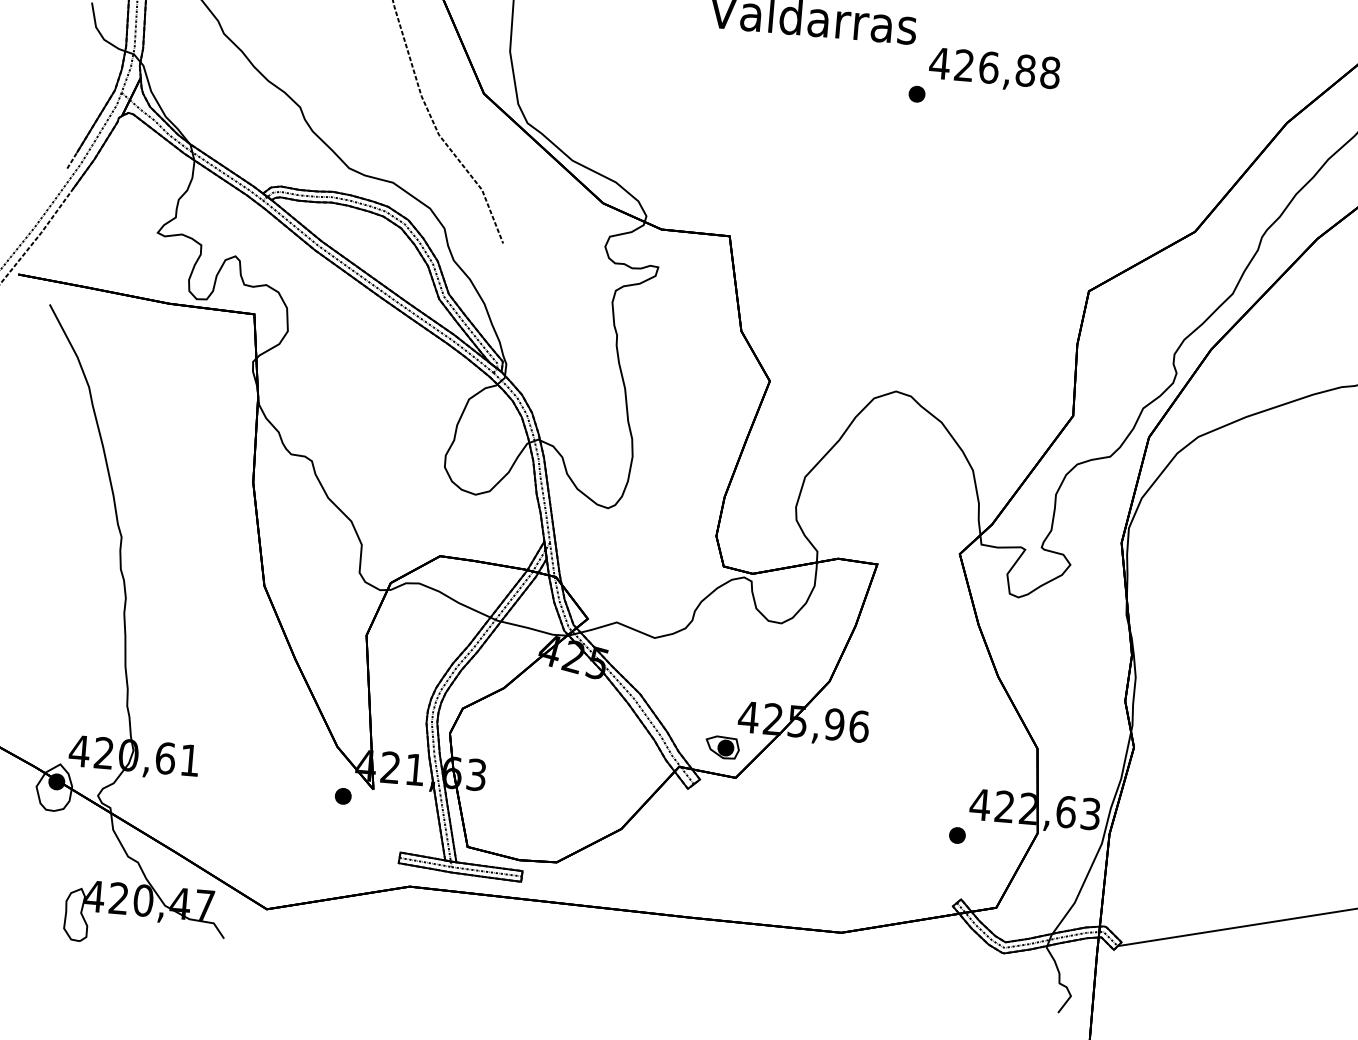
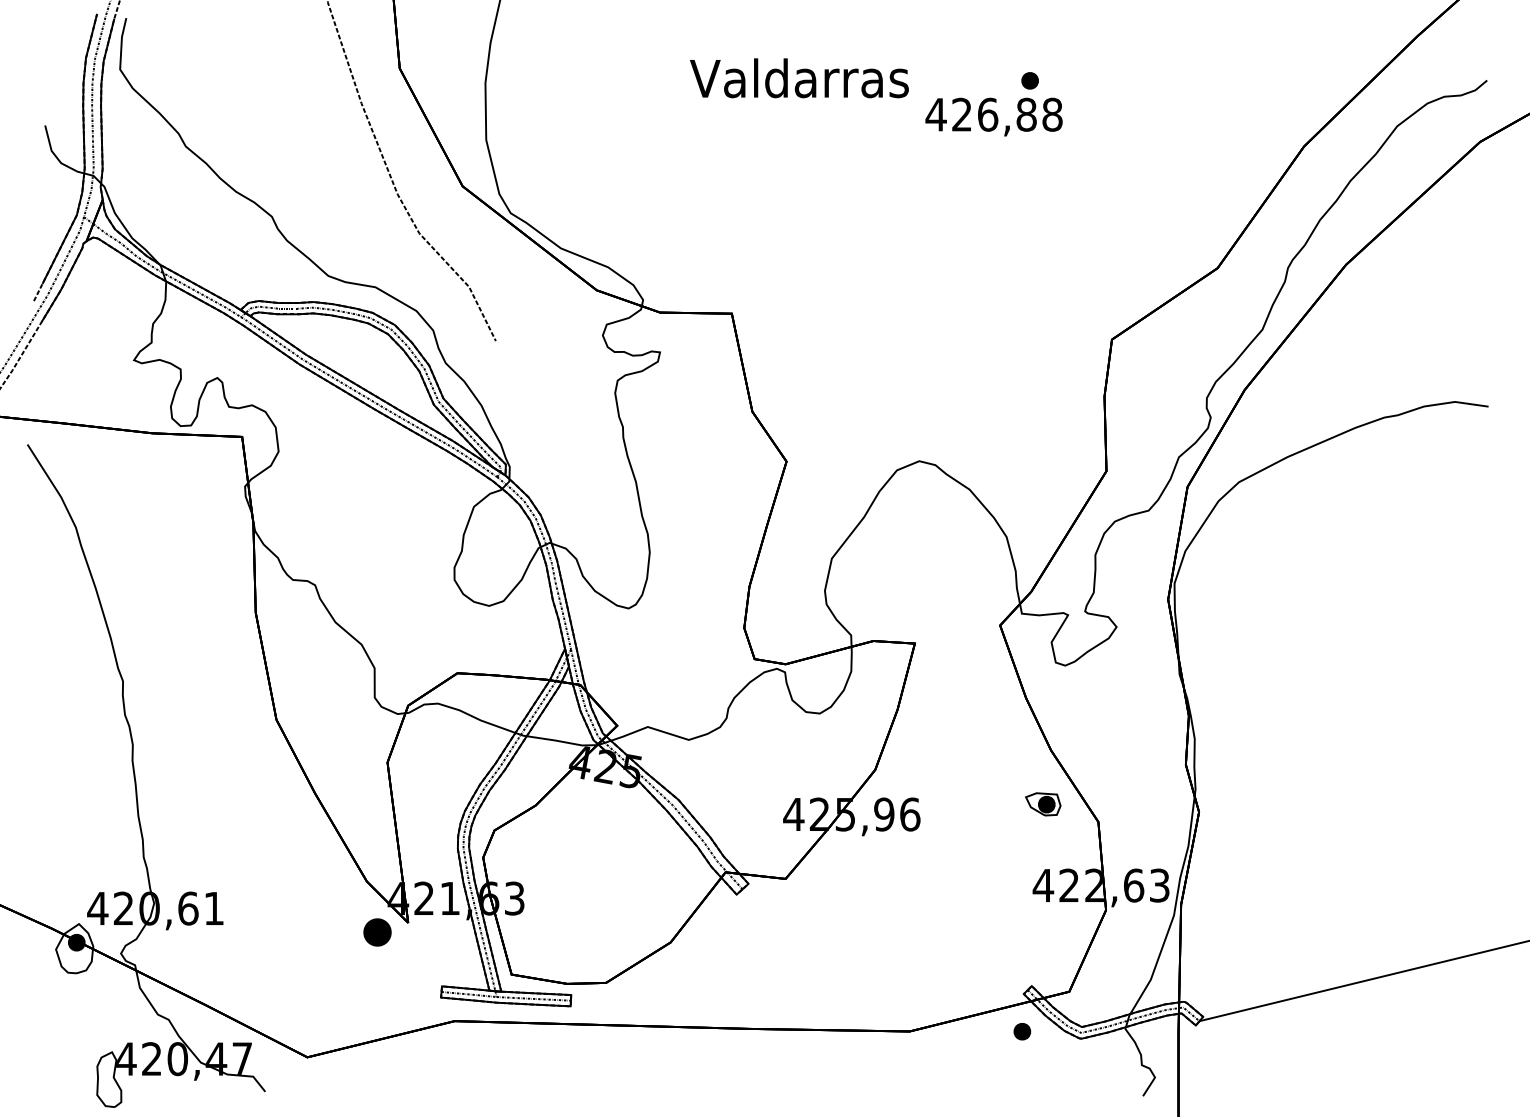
part: (916, 93) -> (1029, 80), moved
part: (722, 747) -> (1043, 804), moved
part: (342, 796) -> (376, 932), size x1.6
part: (957, 835) -> (1022, 1031), moved

